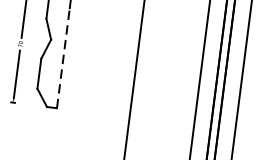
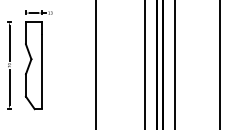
line: (63, 57) -> (42, 71), dashed -> solid

